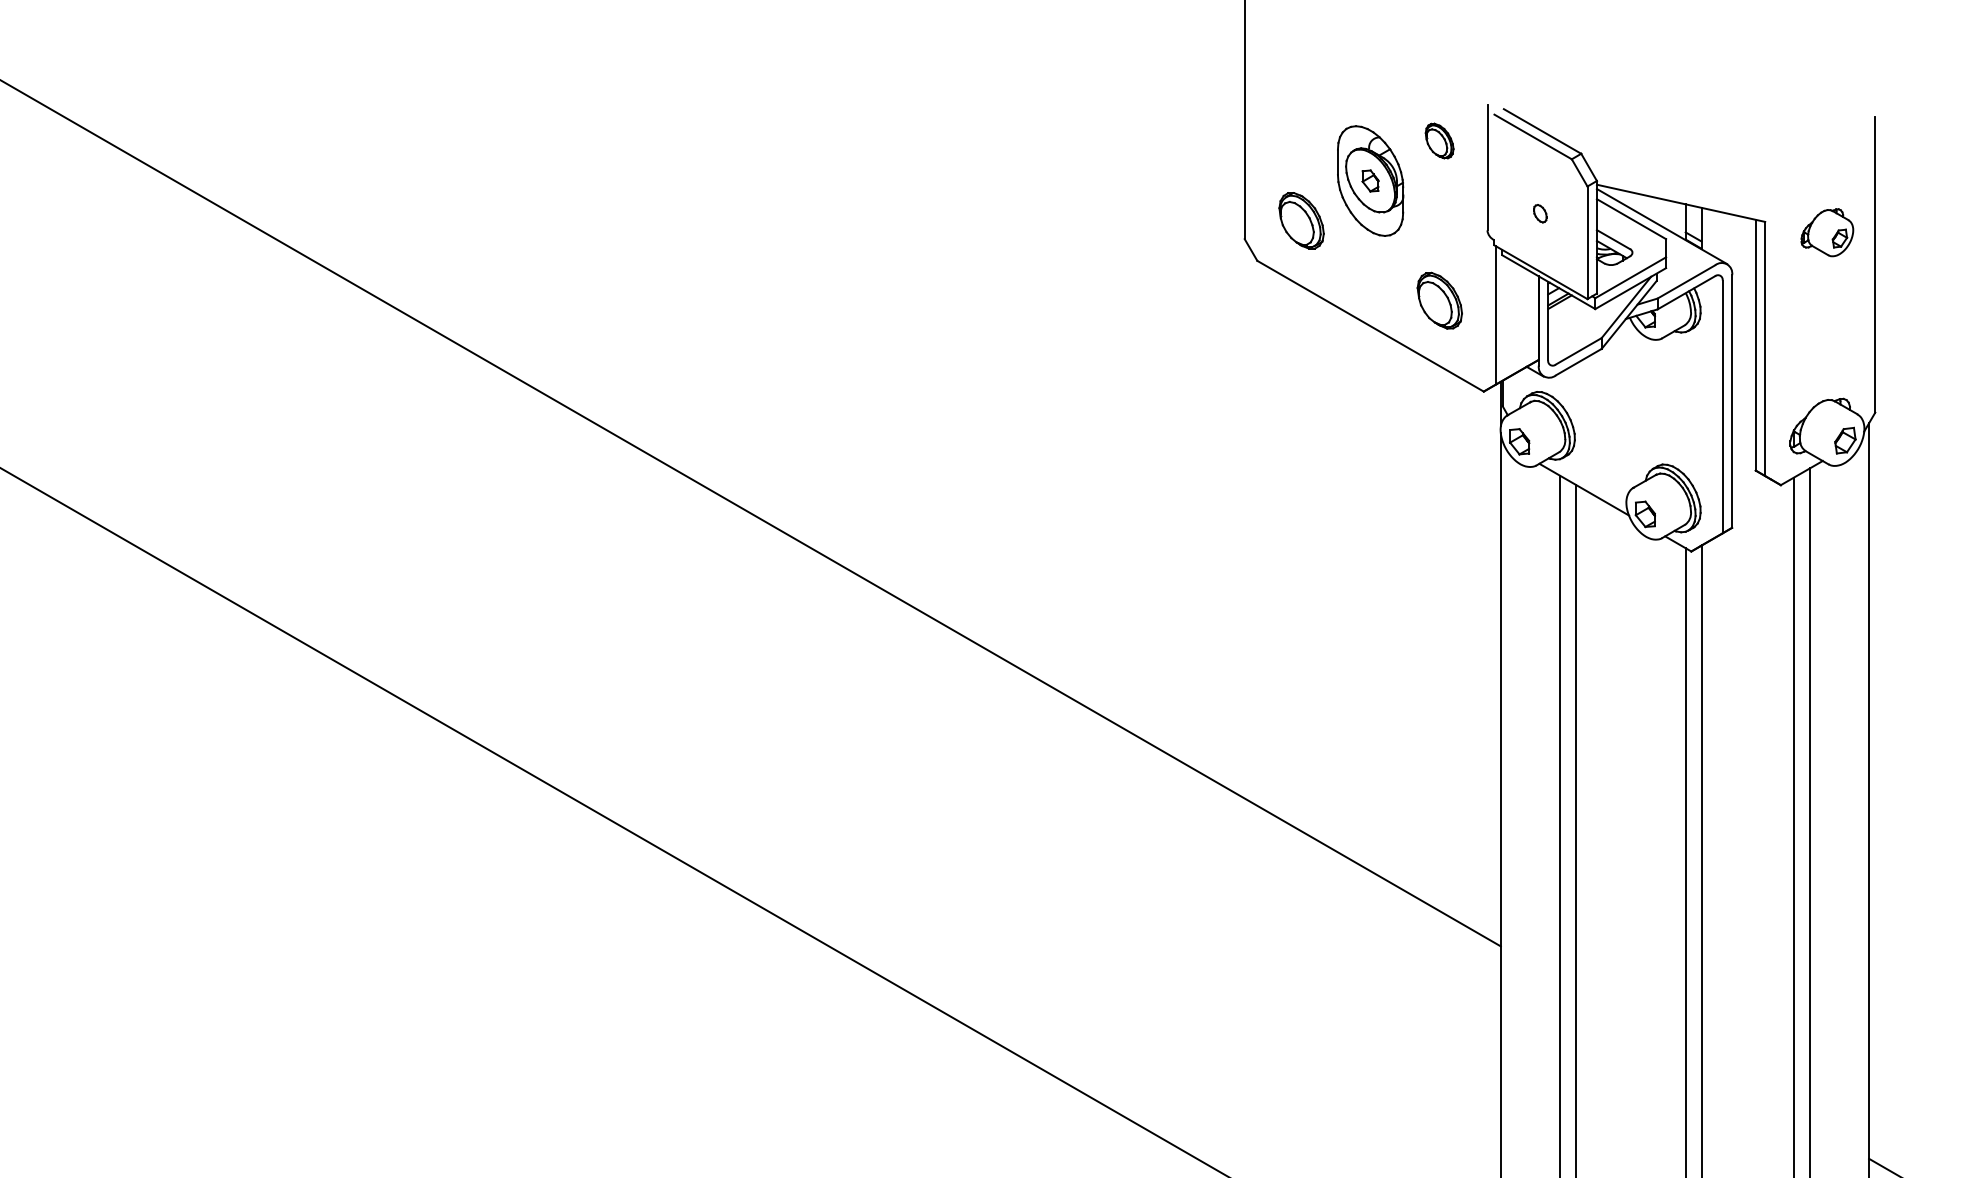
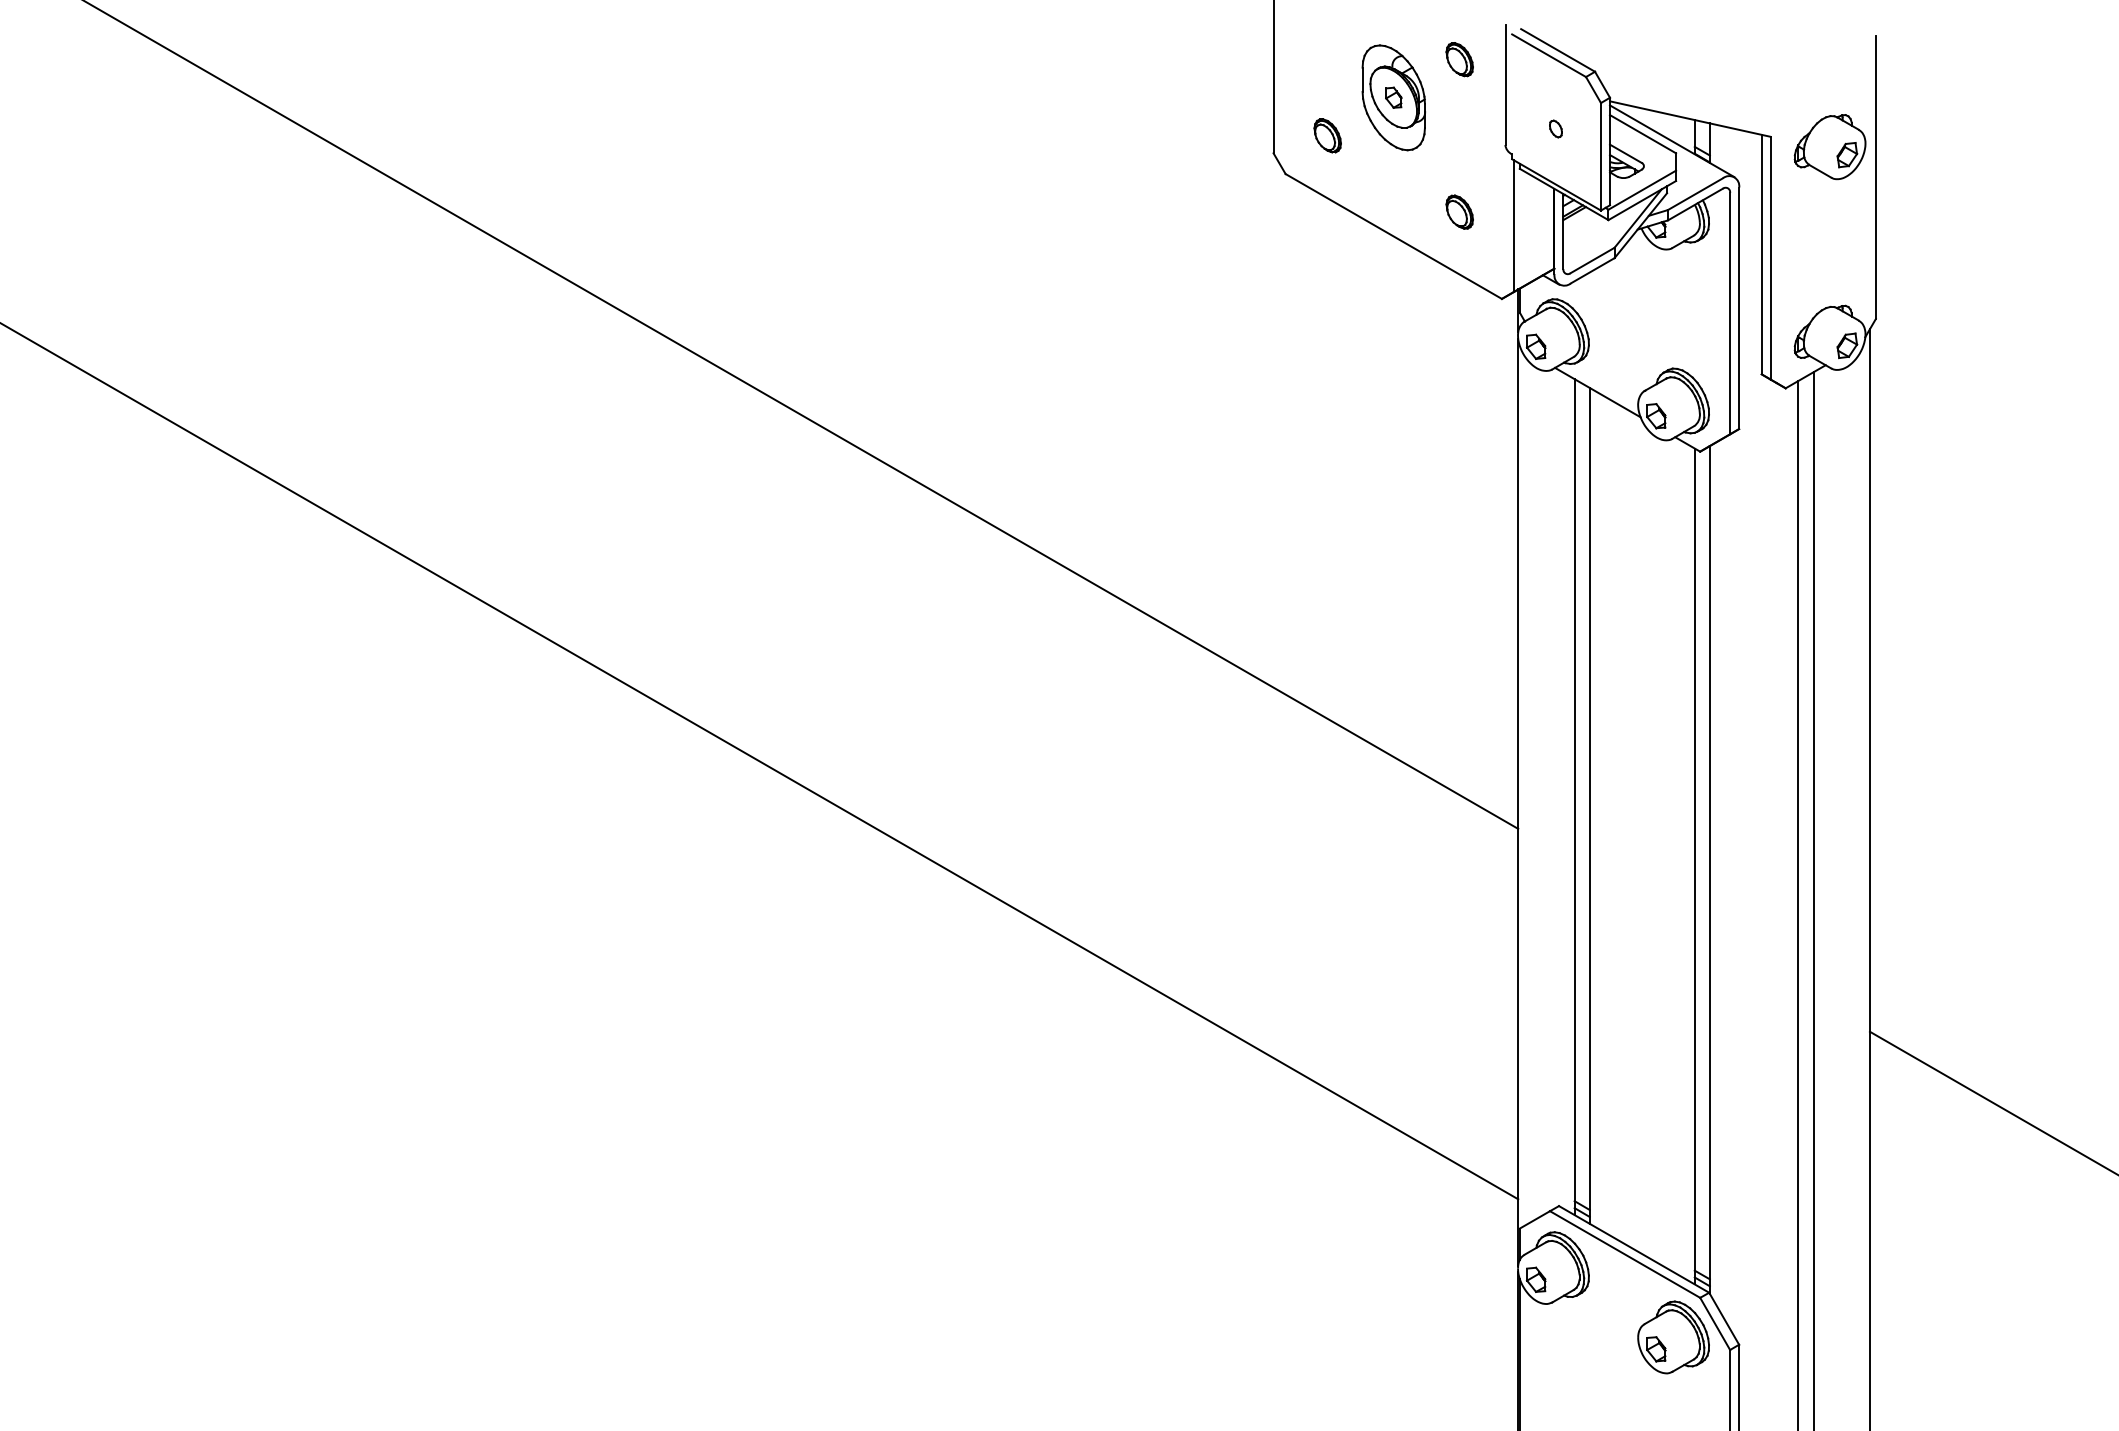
part: (1301, 220) -> (1327, 135), size x0.62
part: (1826, 233) -> (1829, 147), size x1.43
part: (1439, 300) -> (1459, 211), size x0.62

